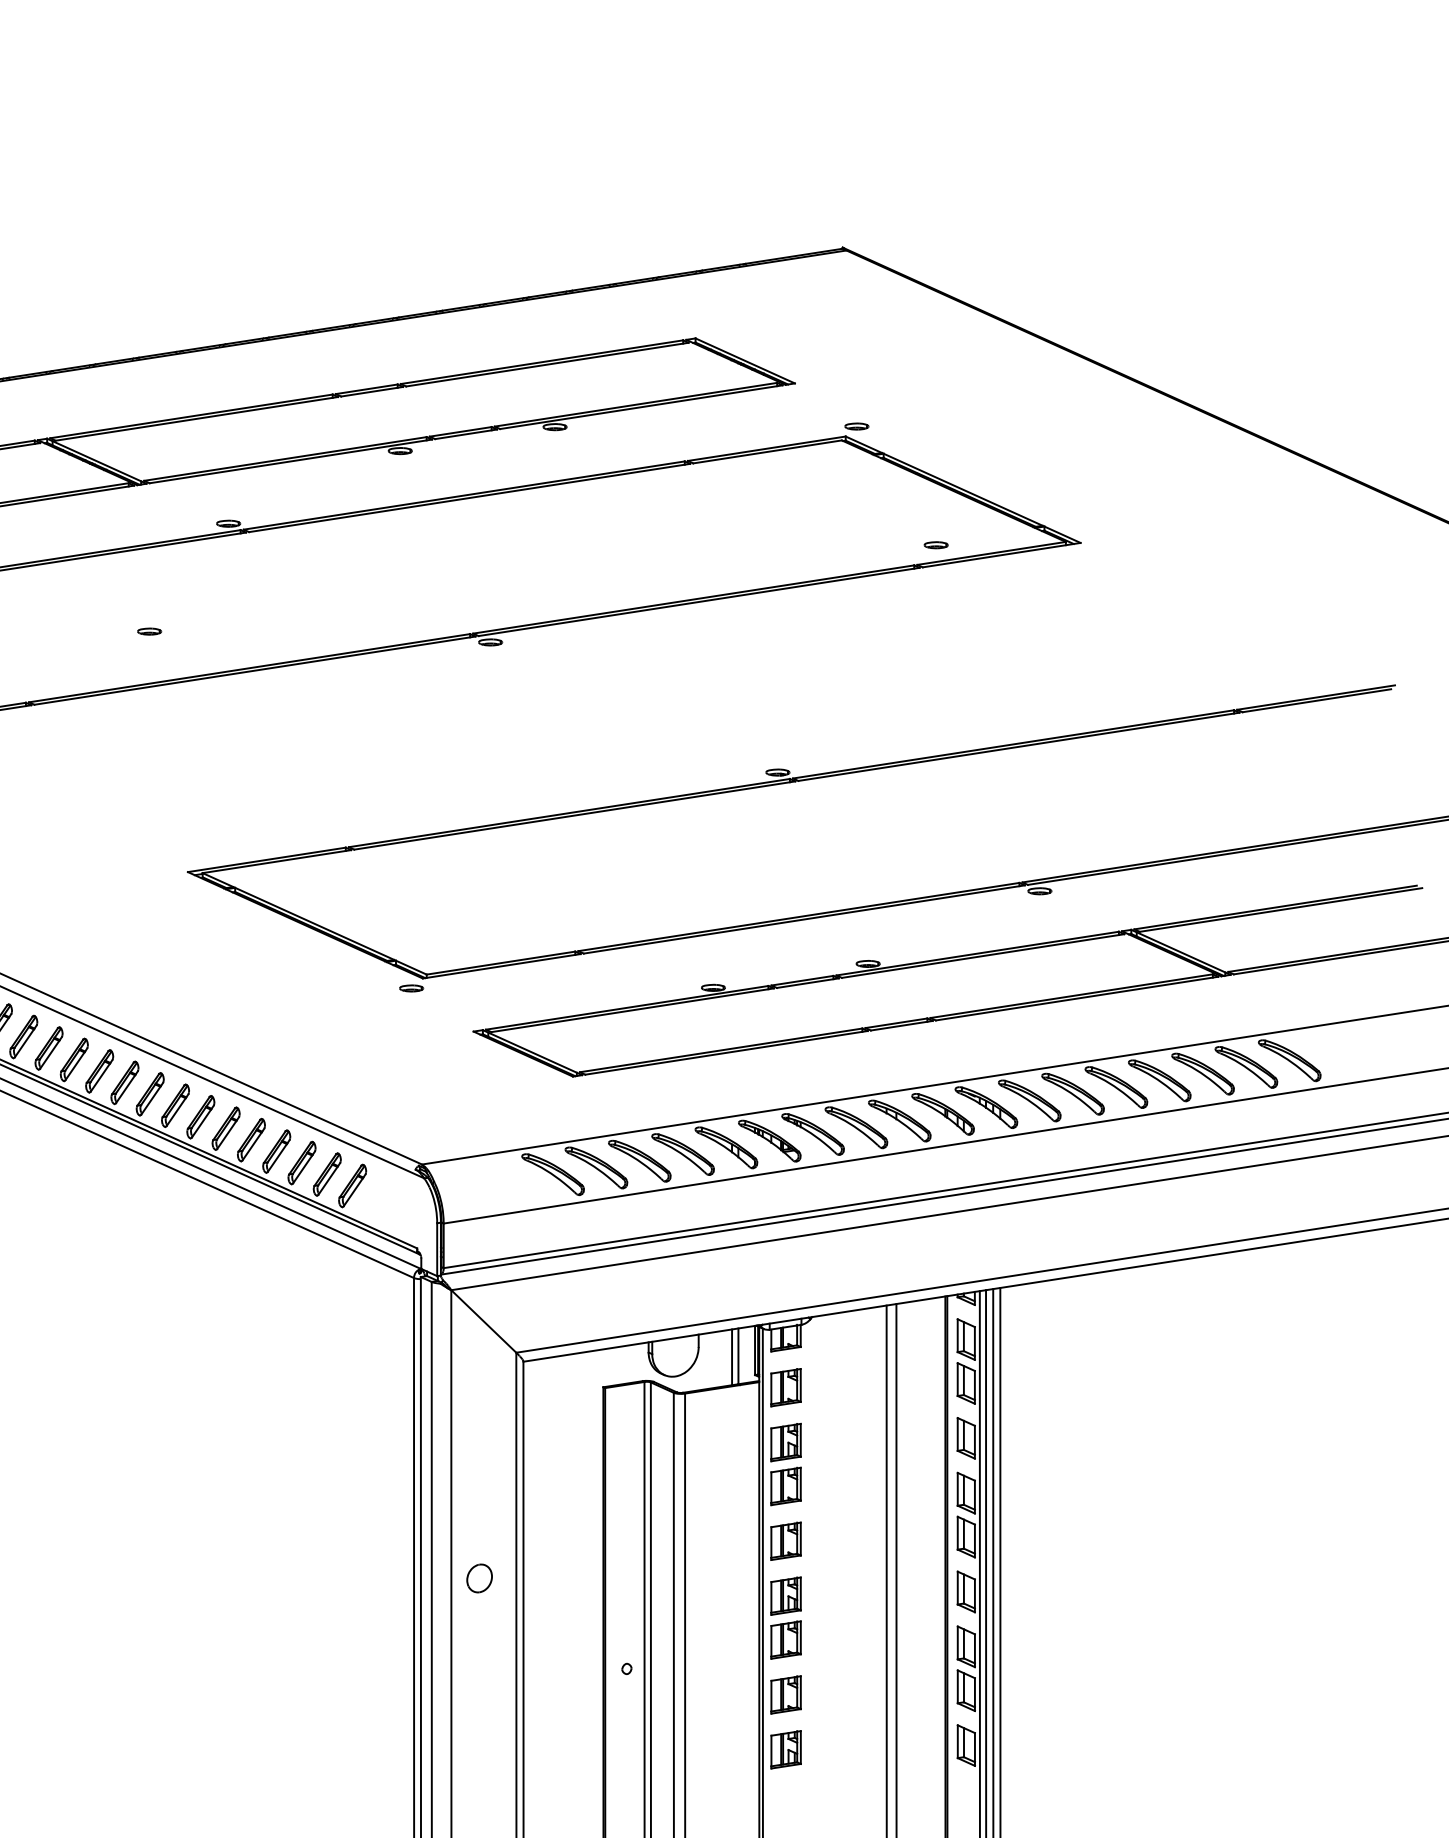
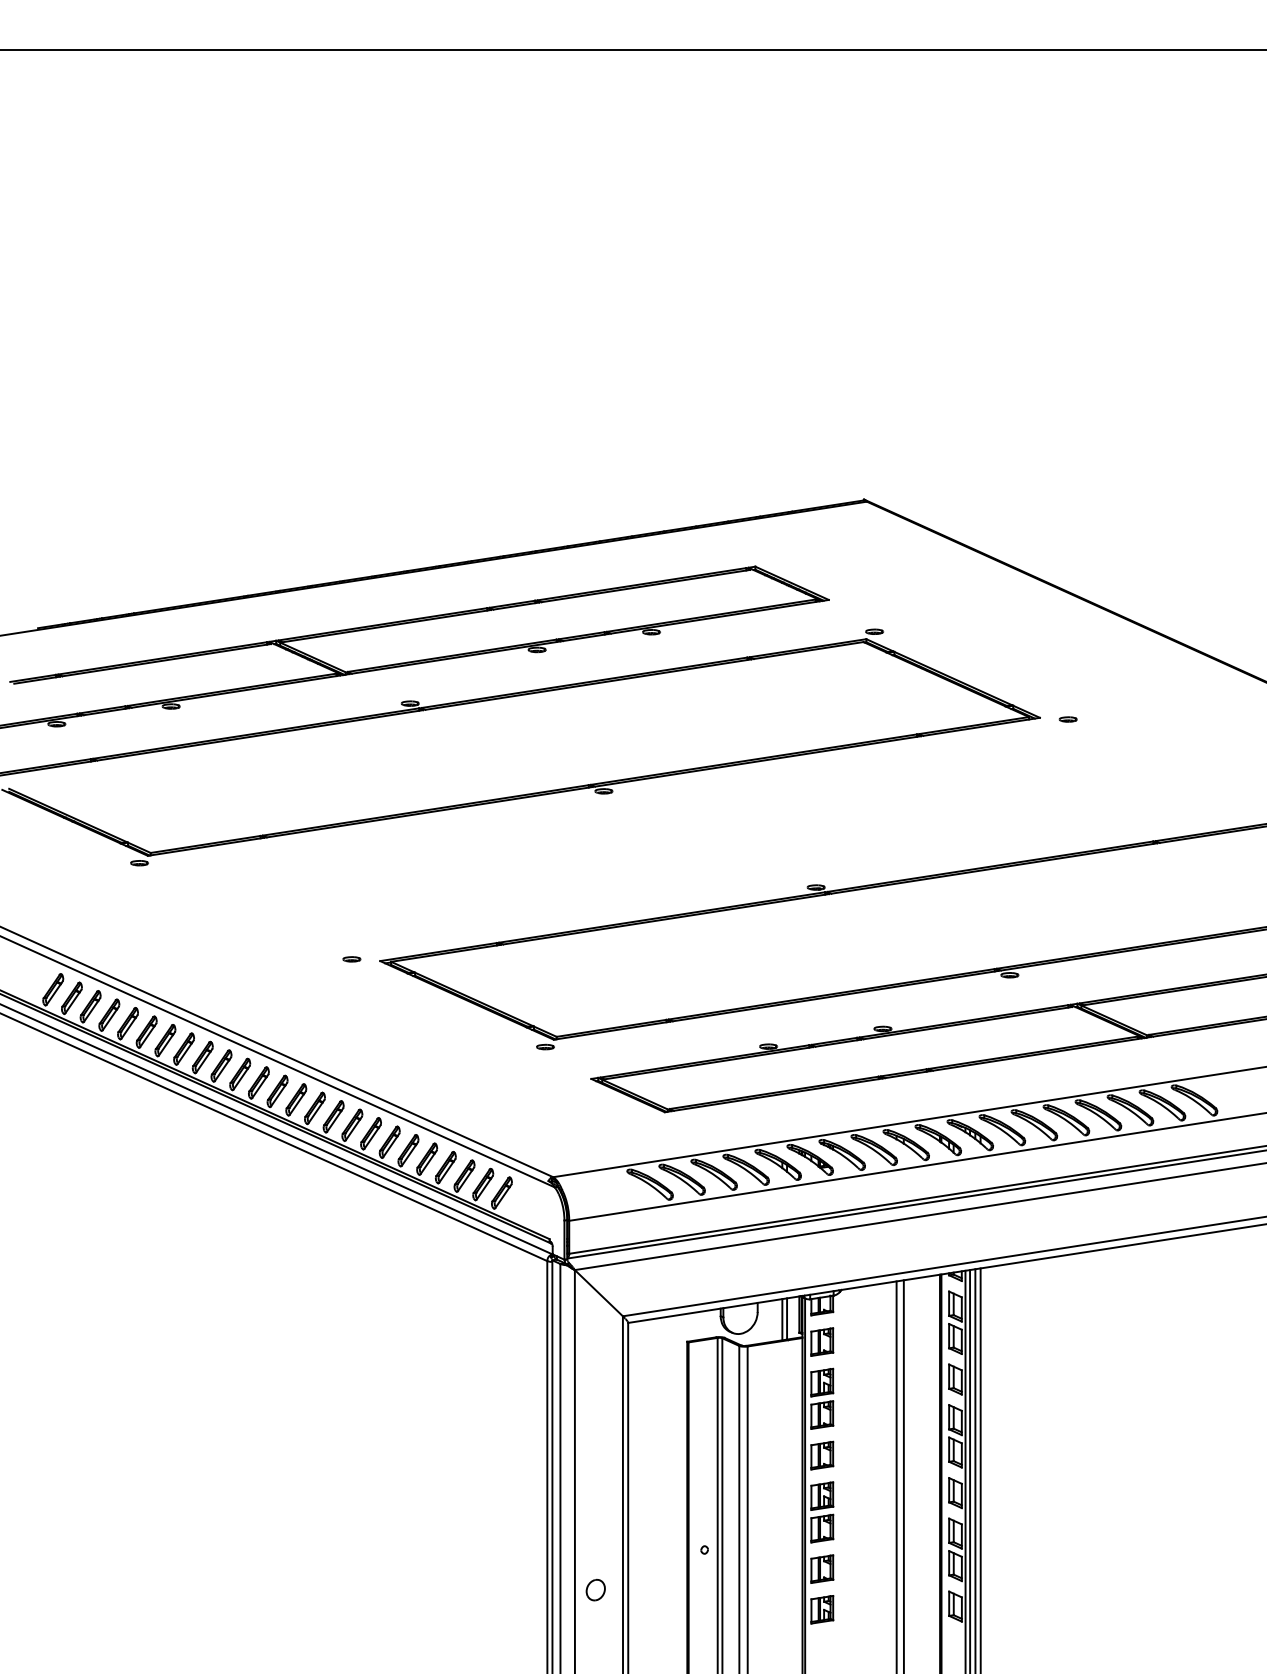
part: (935, 545) -> (1067, 719), moved
part: (149, 631) -> (351, 959), moved
part: (479, 1577) -> (595, 1589), moved

